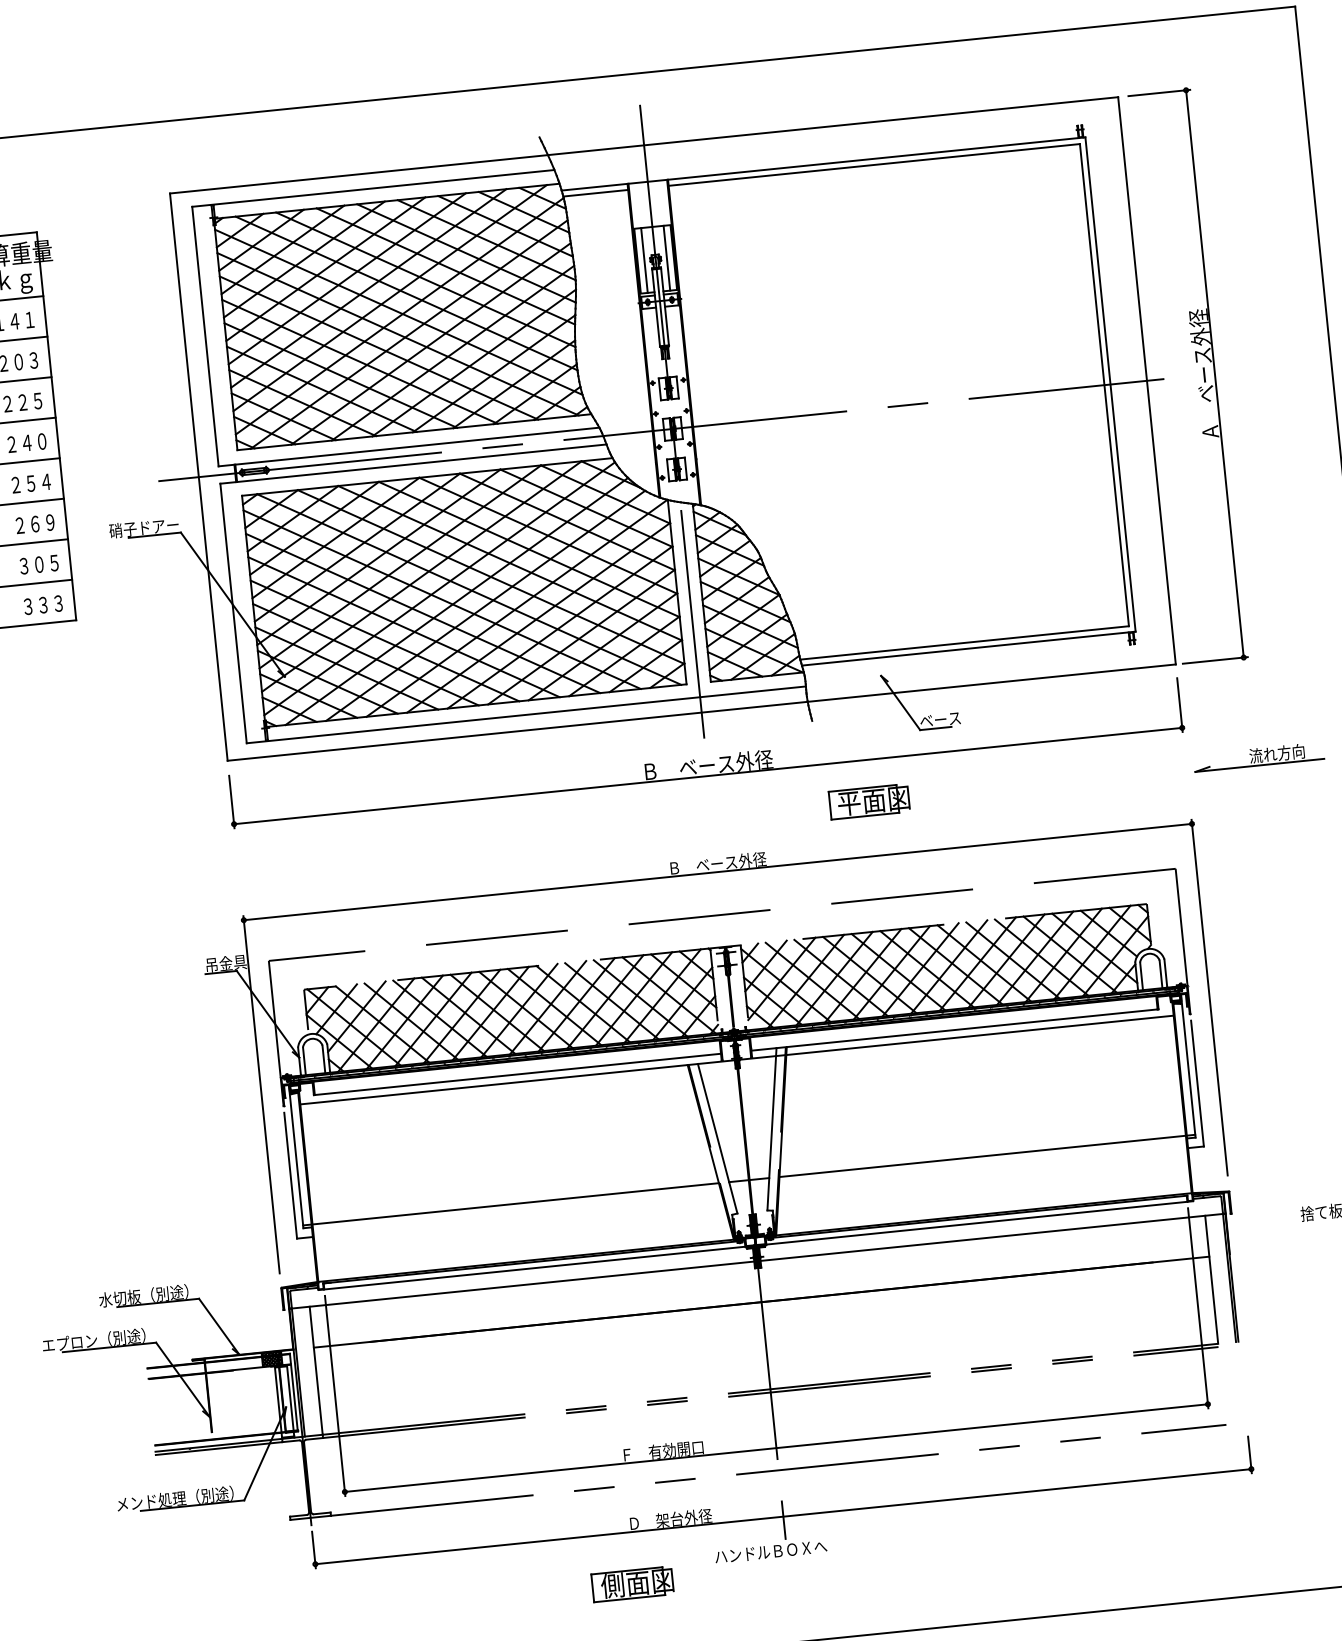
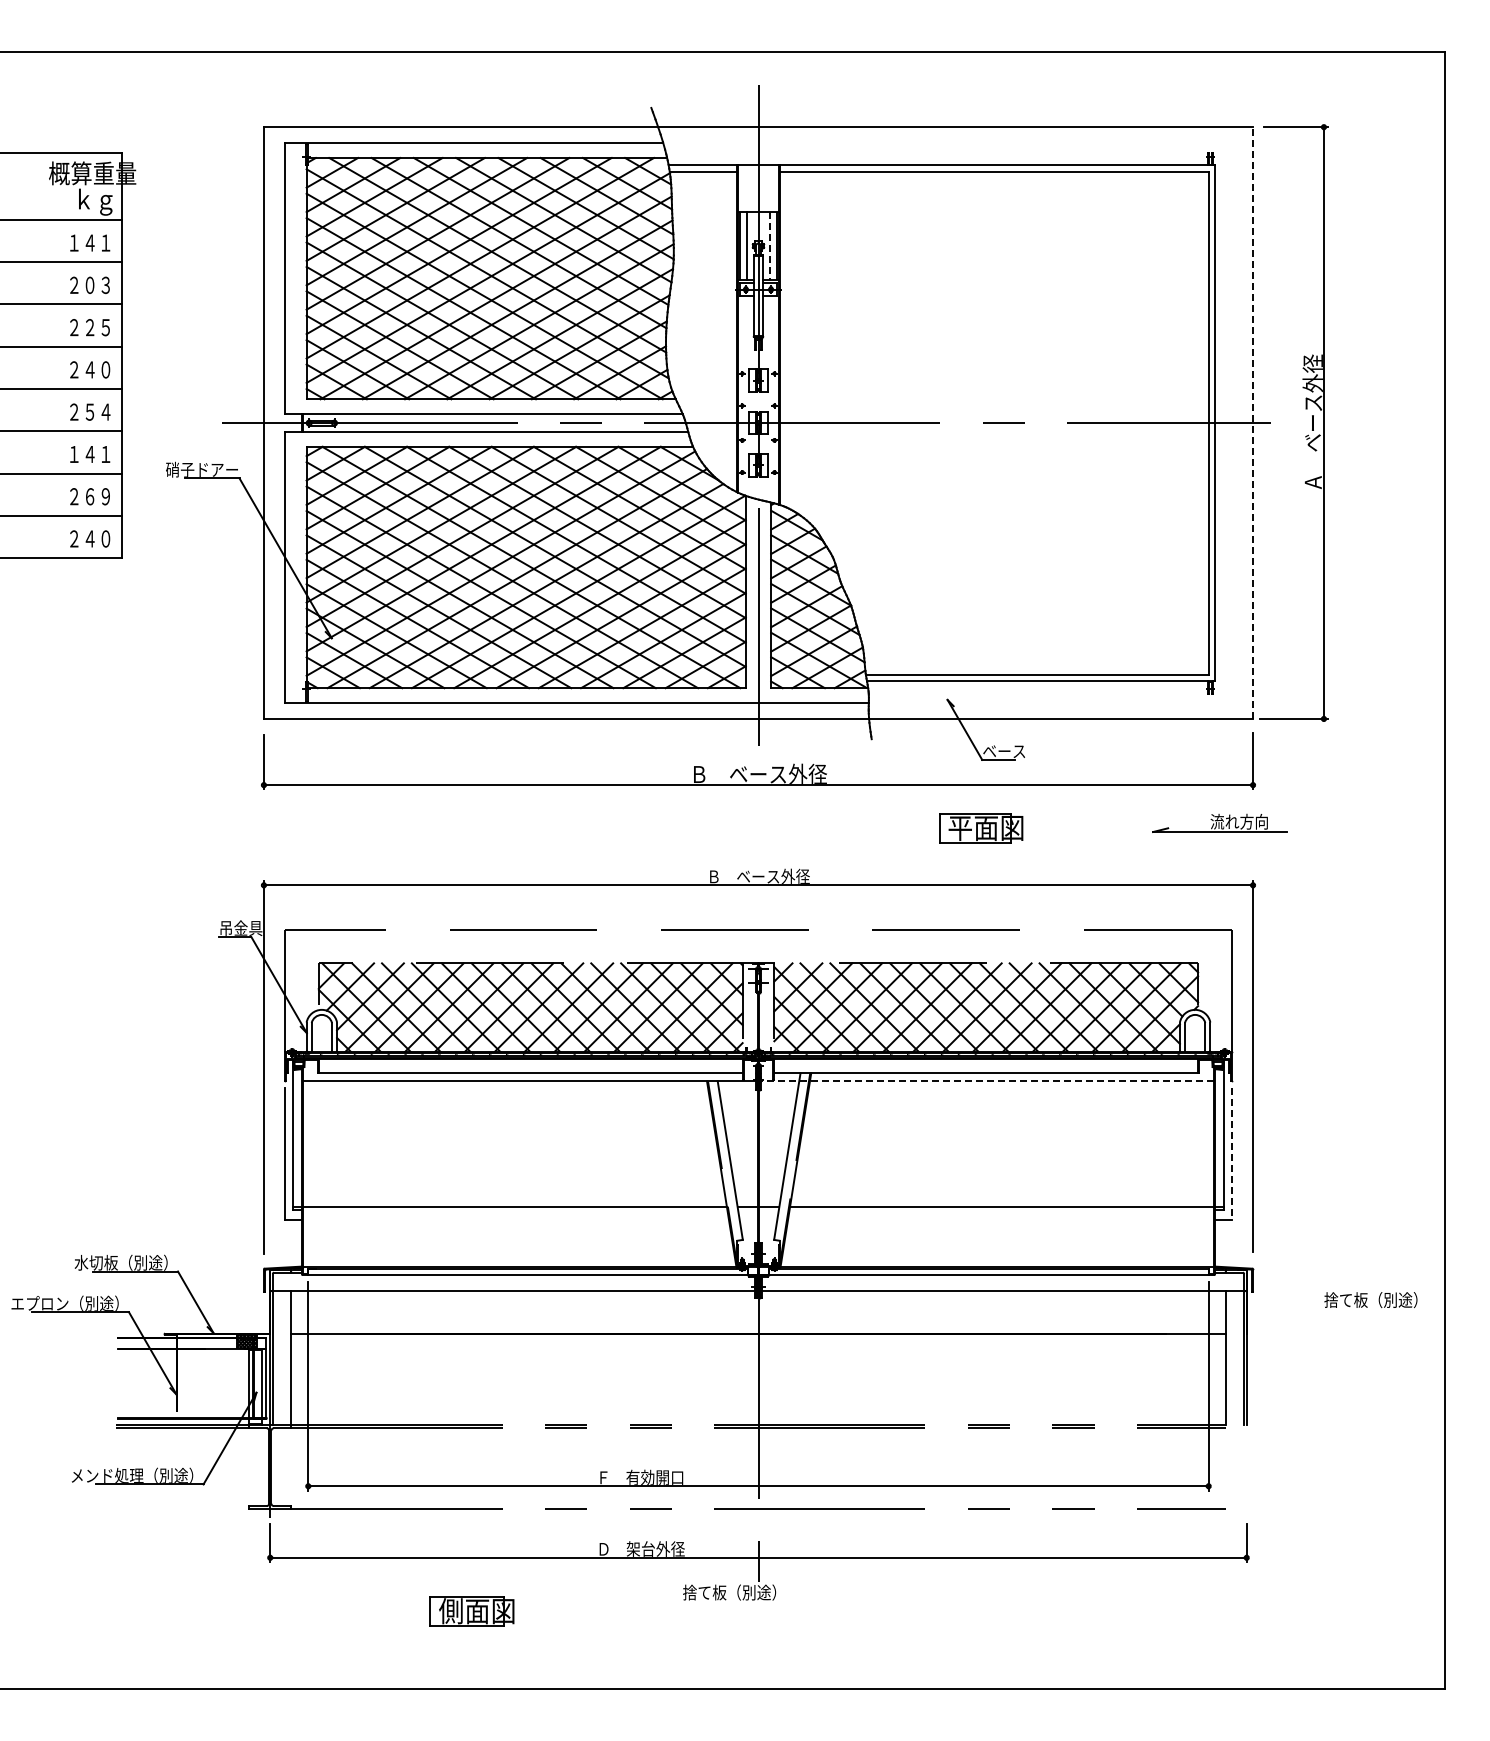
line: (667, 258) -> (770, 246), solid -> dashed
line: (1147, 381) -> (1253, 423), solid -> dashed
text: (35, 524) -> (90, 454), ２６９ -> １４１
text: (38, 564) -> (89, 496), ３０５ -> ２６９
text: (43, 604) -> (90, 538), ３３３ -> ２４０
part: (1258, 756) -> (1219, 822), moved
part: (869, 801) -> (981, 828), moved
line: (956, 1037) -> (987, 1081), solid -> dashed
line: (1197, 1084) -> (1231, 1154), solid -> dashed
text: (770, 1551) -> (741, 1592), ハンドルＢＯＸへ -> 捨て板（別途）
part: (632, 1584) -> (471, 1611), moved

